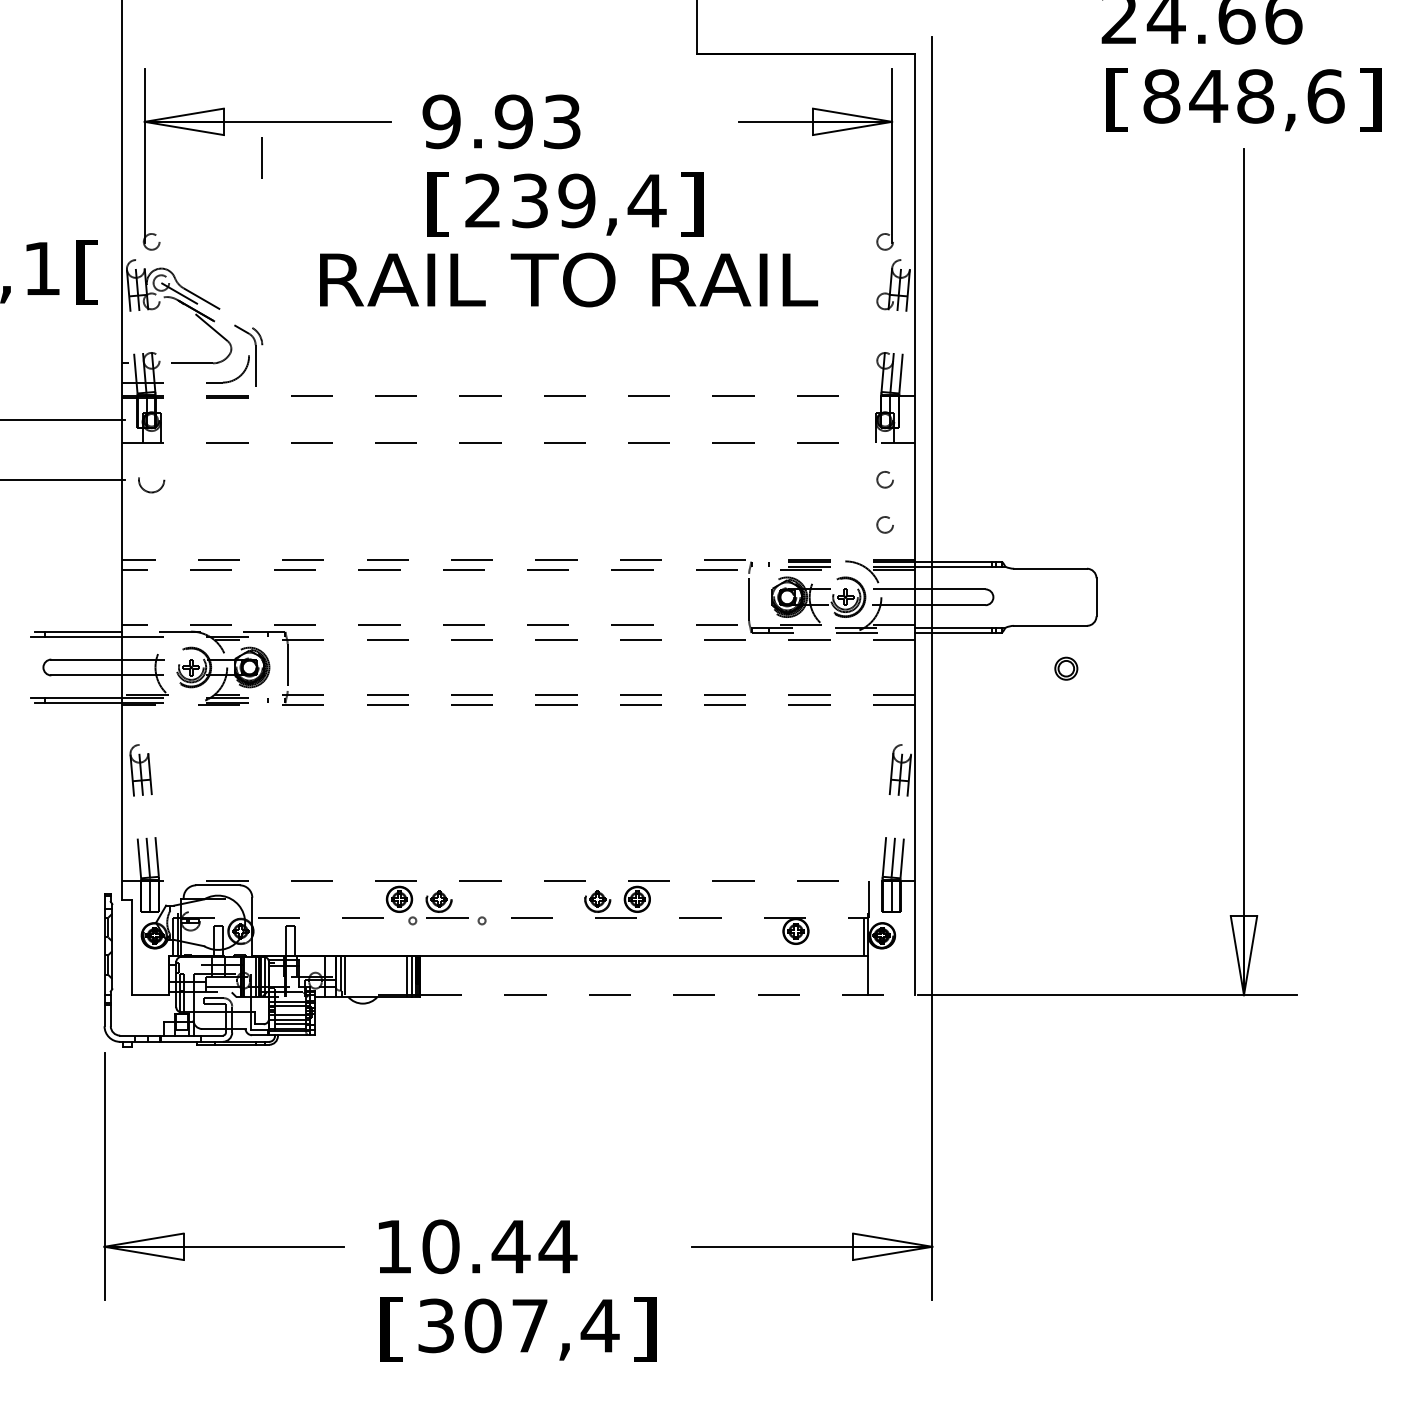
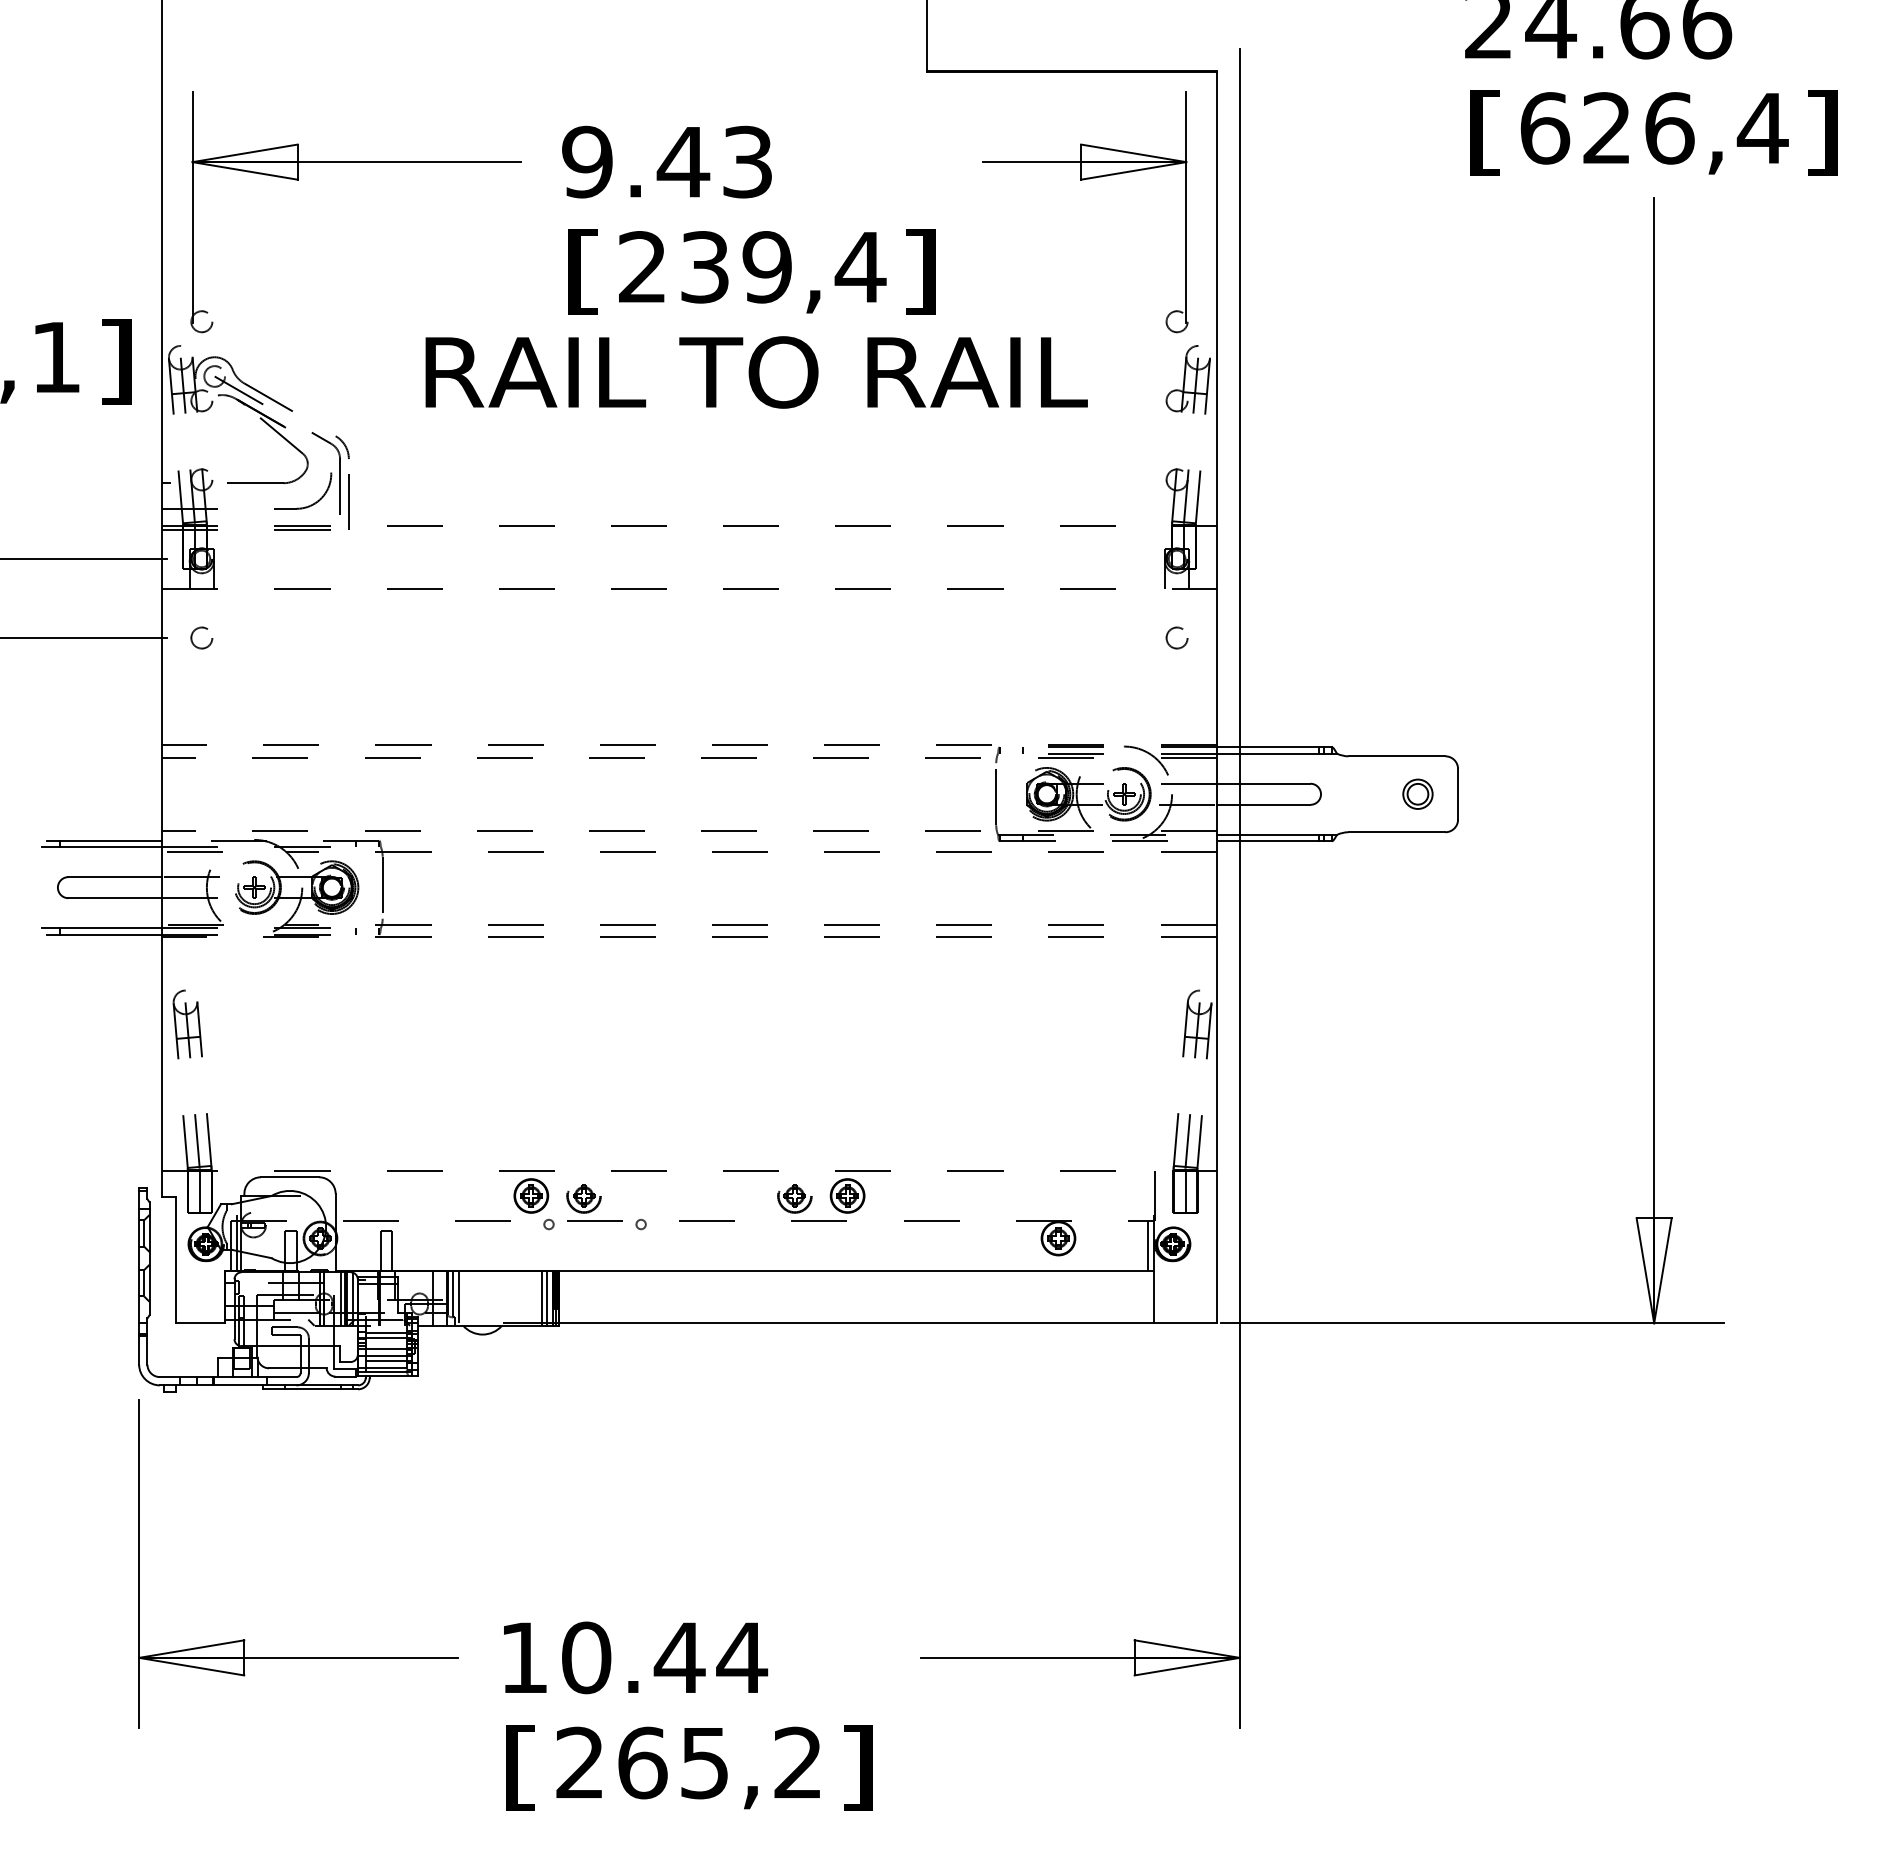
text: (1244, 96) -> (1654, 128), 848,6 -> 626,4
text: (513, 121) -> (683, 161), 9.93 -> 9.43
line: (261, 157) -> (348, 501), moved
text: (87, 271) -> (116, 361), [ -> ]
circle: (151, 479) -> (201, 637), size x0.62
circle: (884, 524) -> (1176, 697), removed
line: (144, 640) -> (192, 851), added
part: (1065, 668) -> (1417, 793), moved
line: (667, 995) -> (887, 1323), dashed -> solid
text: (519, 1325) -> (690, 1762), 307,4 -> 265,2

